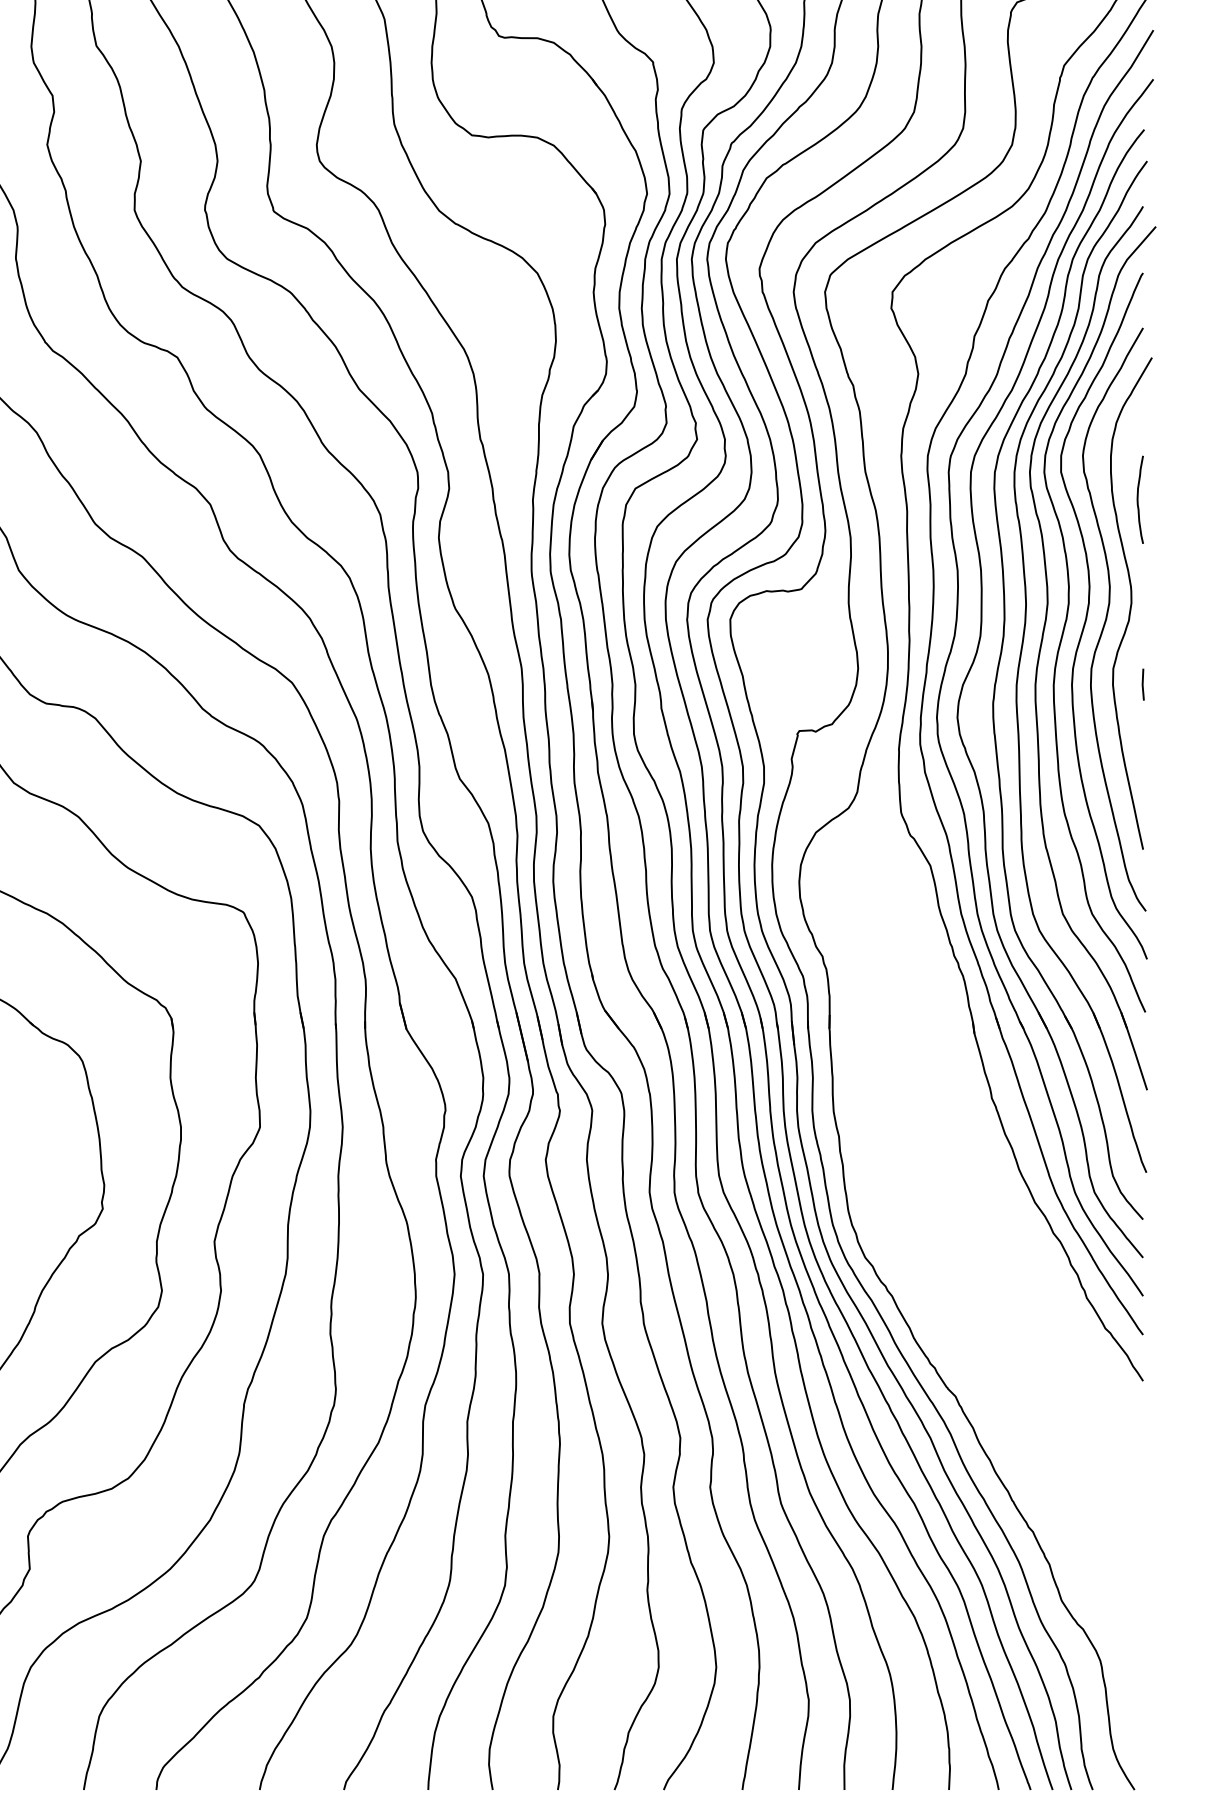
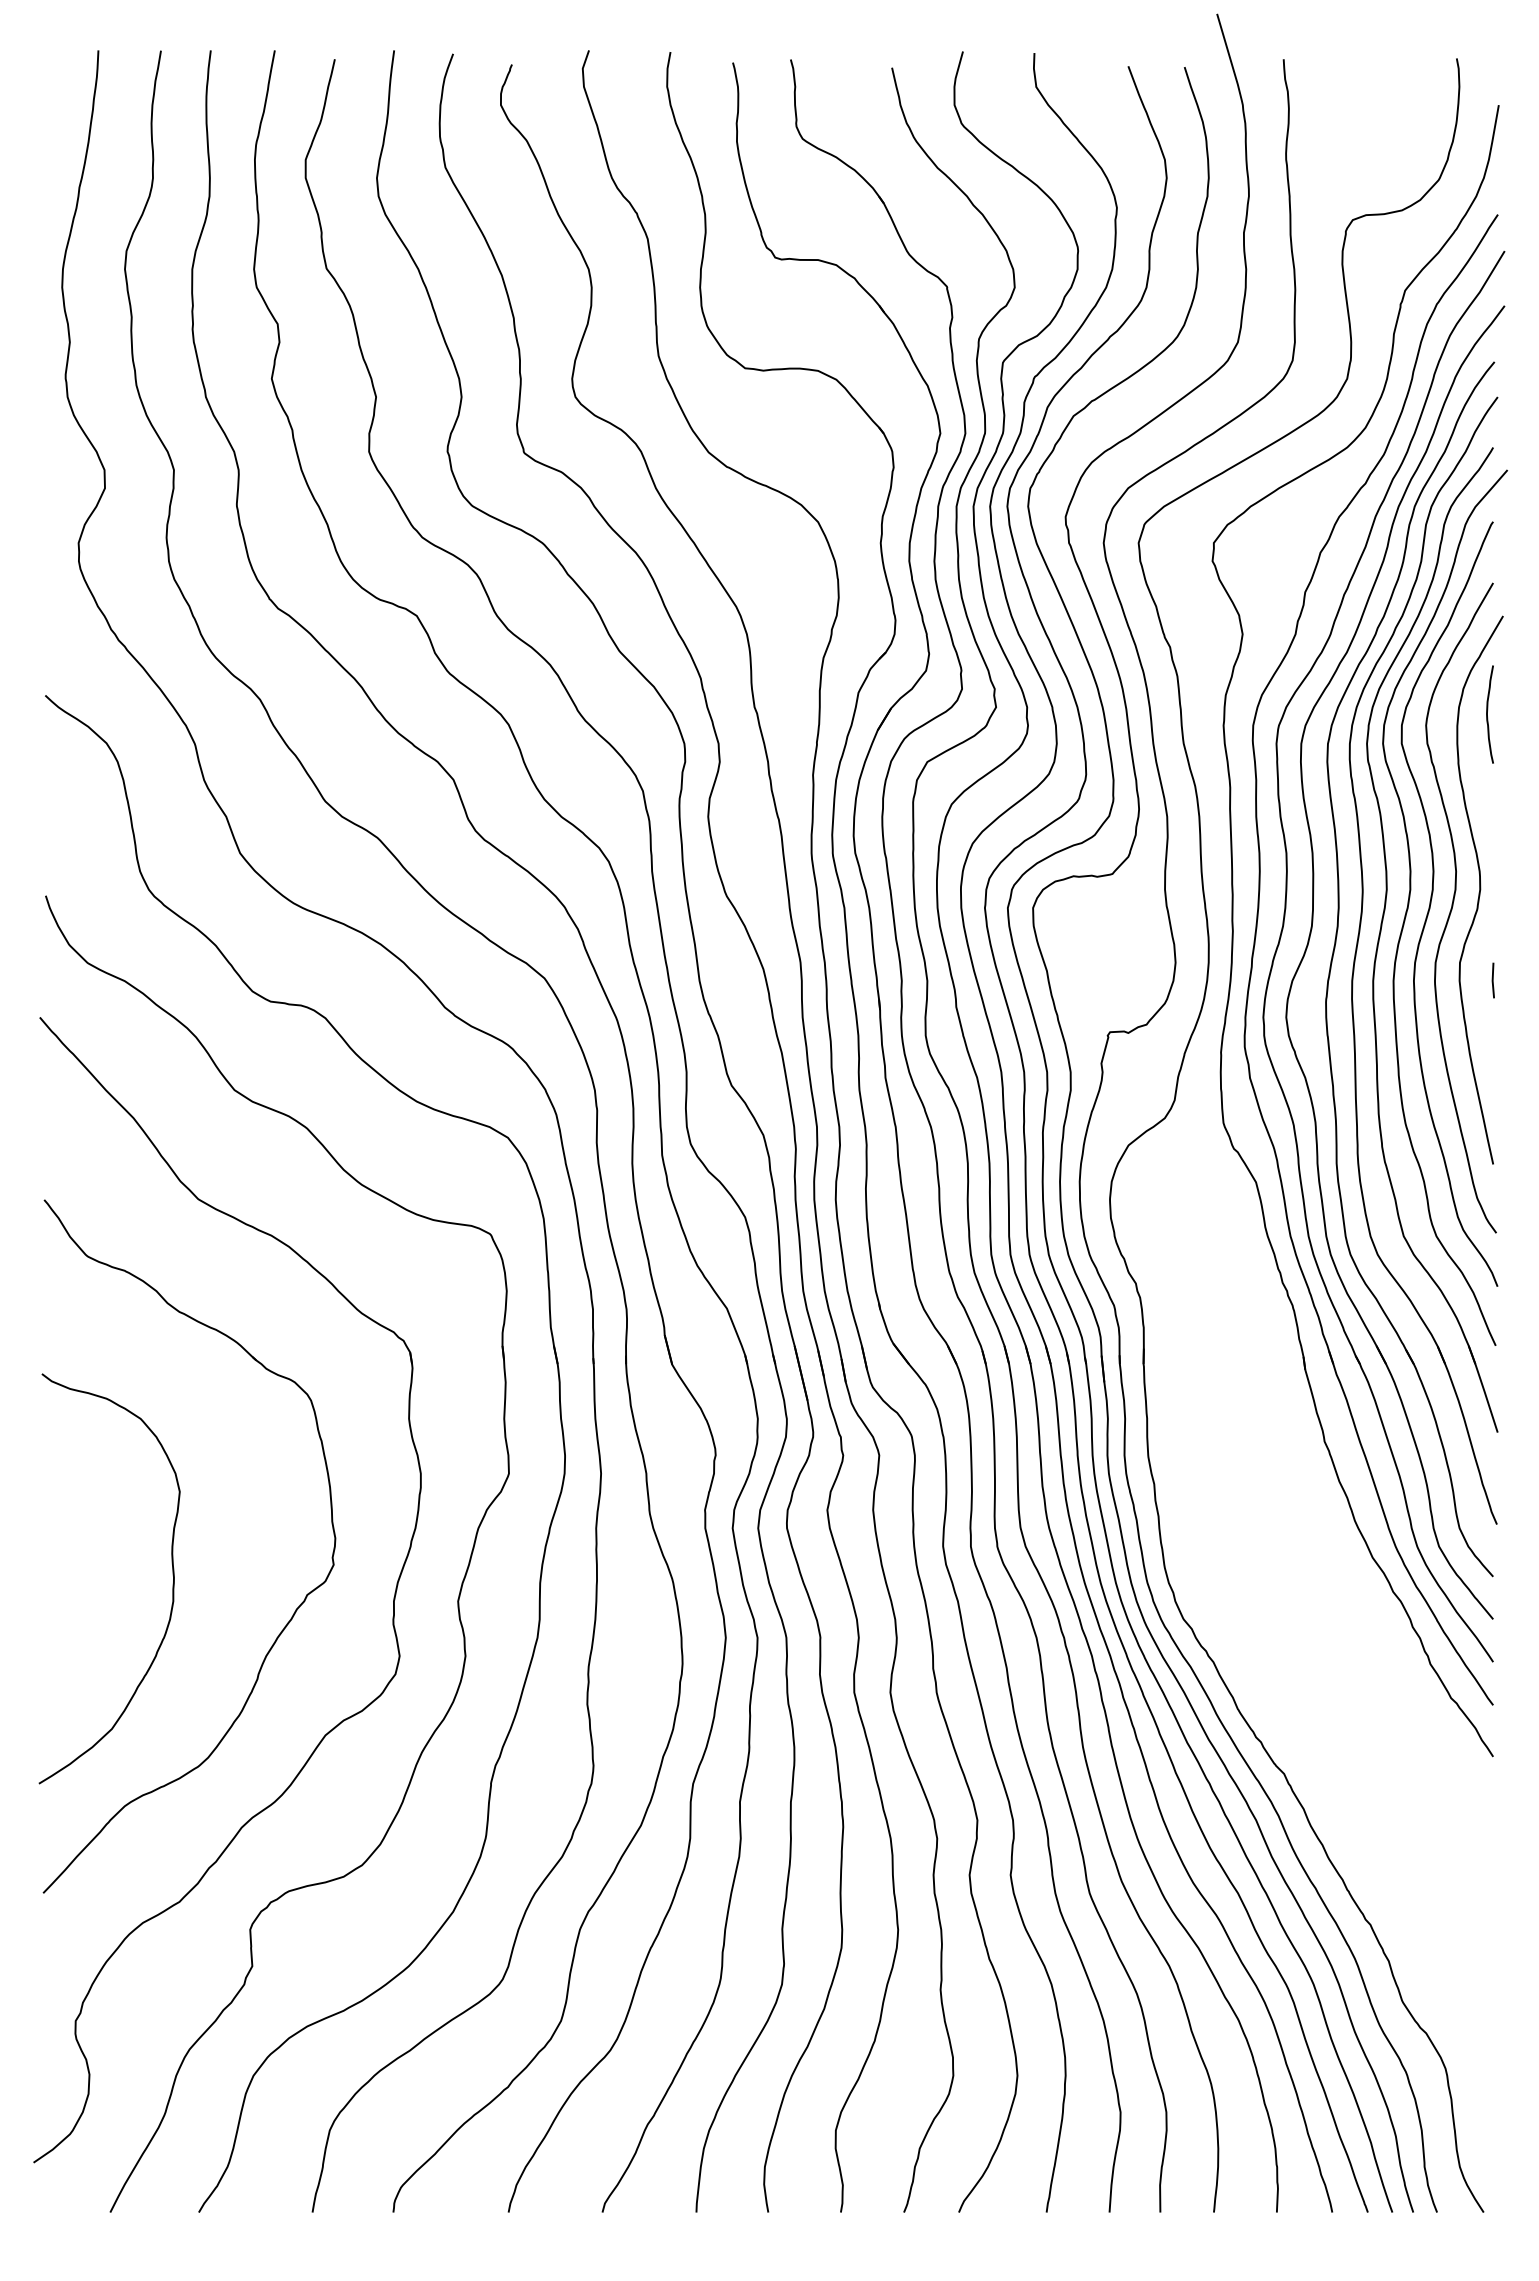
curve: (1138, 499) -> (1487, 714), moved

